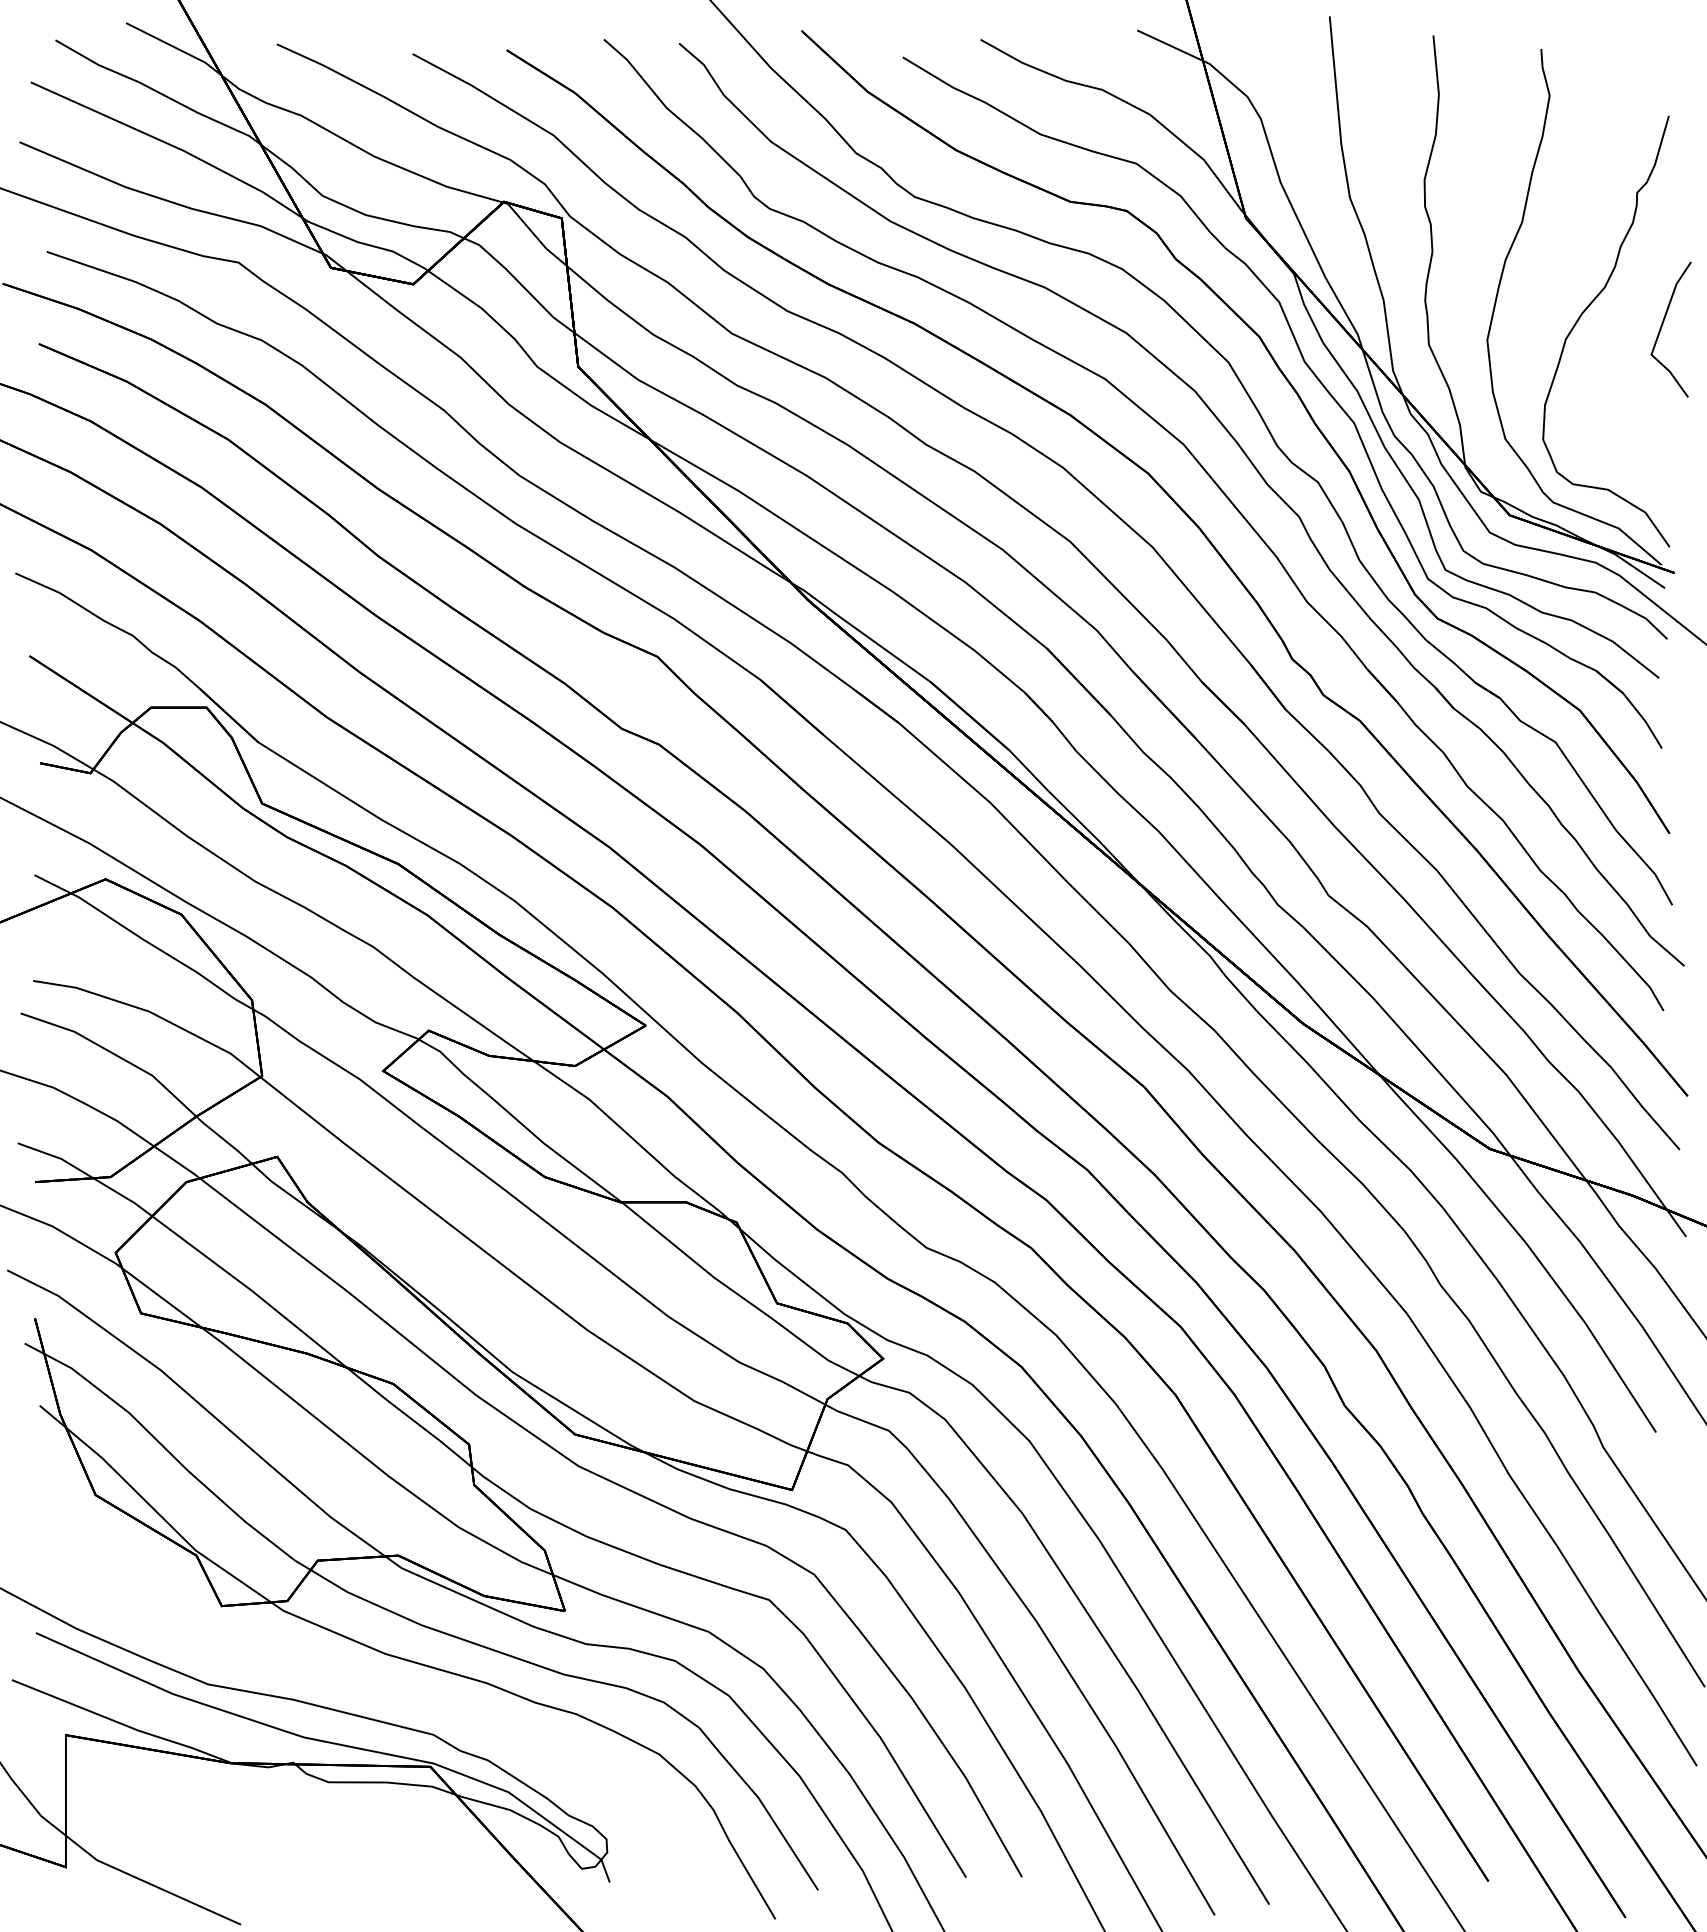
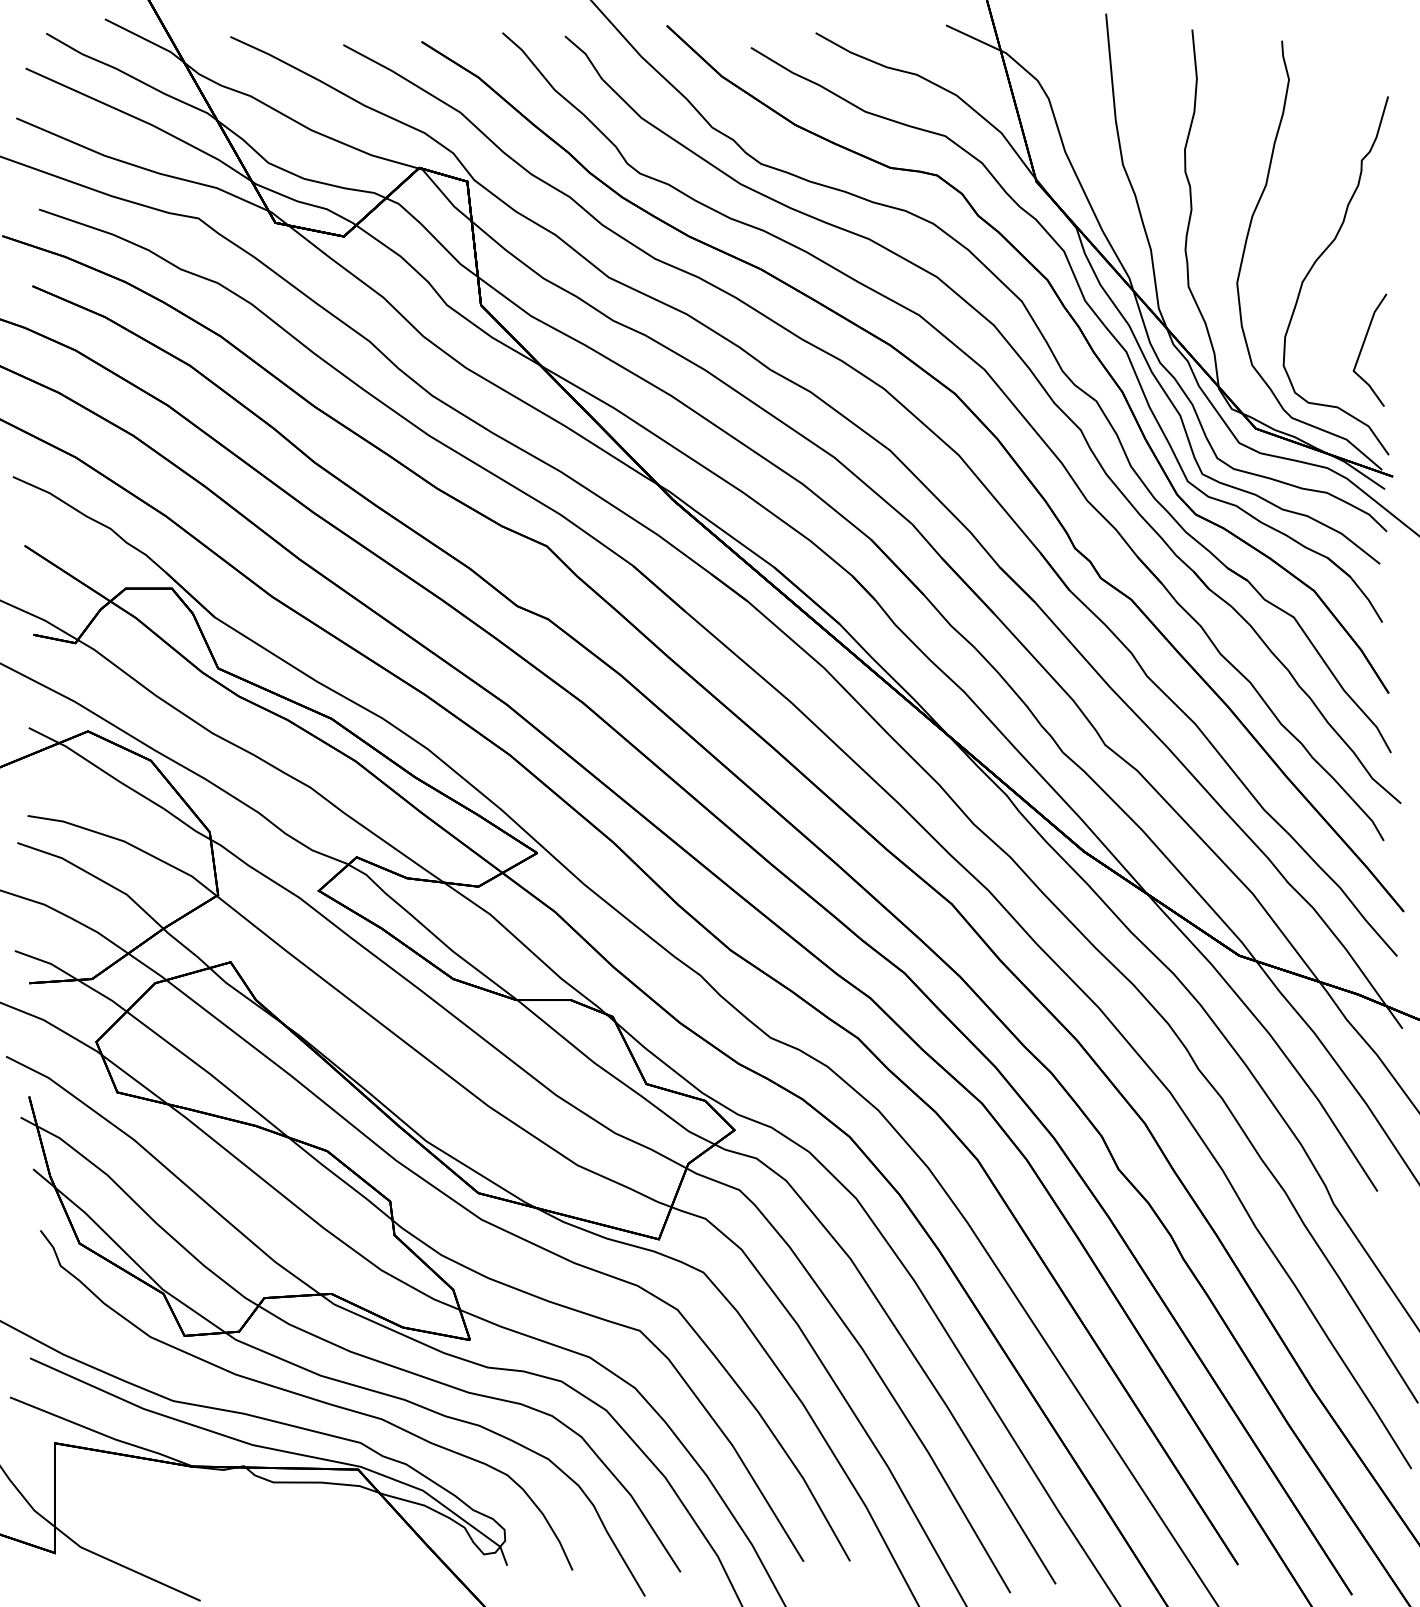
part: (1663, 325) -> (1363, 346), moved
curve: (369, 1681) -> (307, 1398), added

